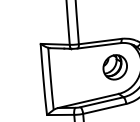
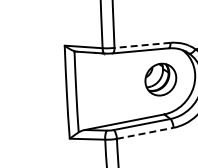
line: (100, 41) -> (142, 45), solid -> dashed
line: (104, 109) -> (145, 133), solid -> dashed

